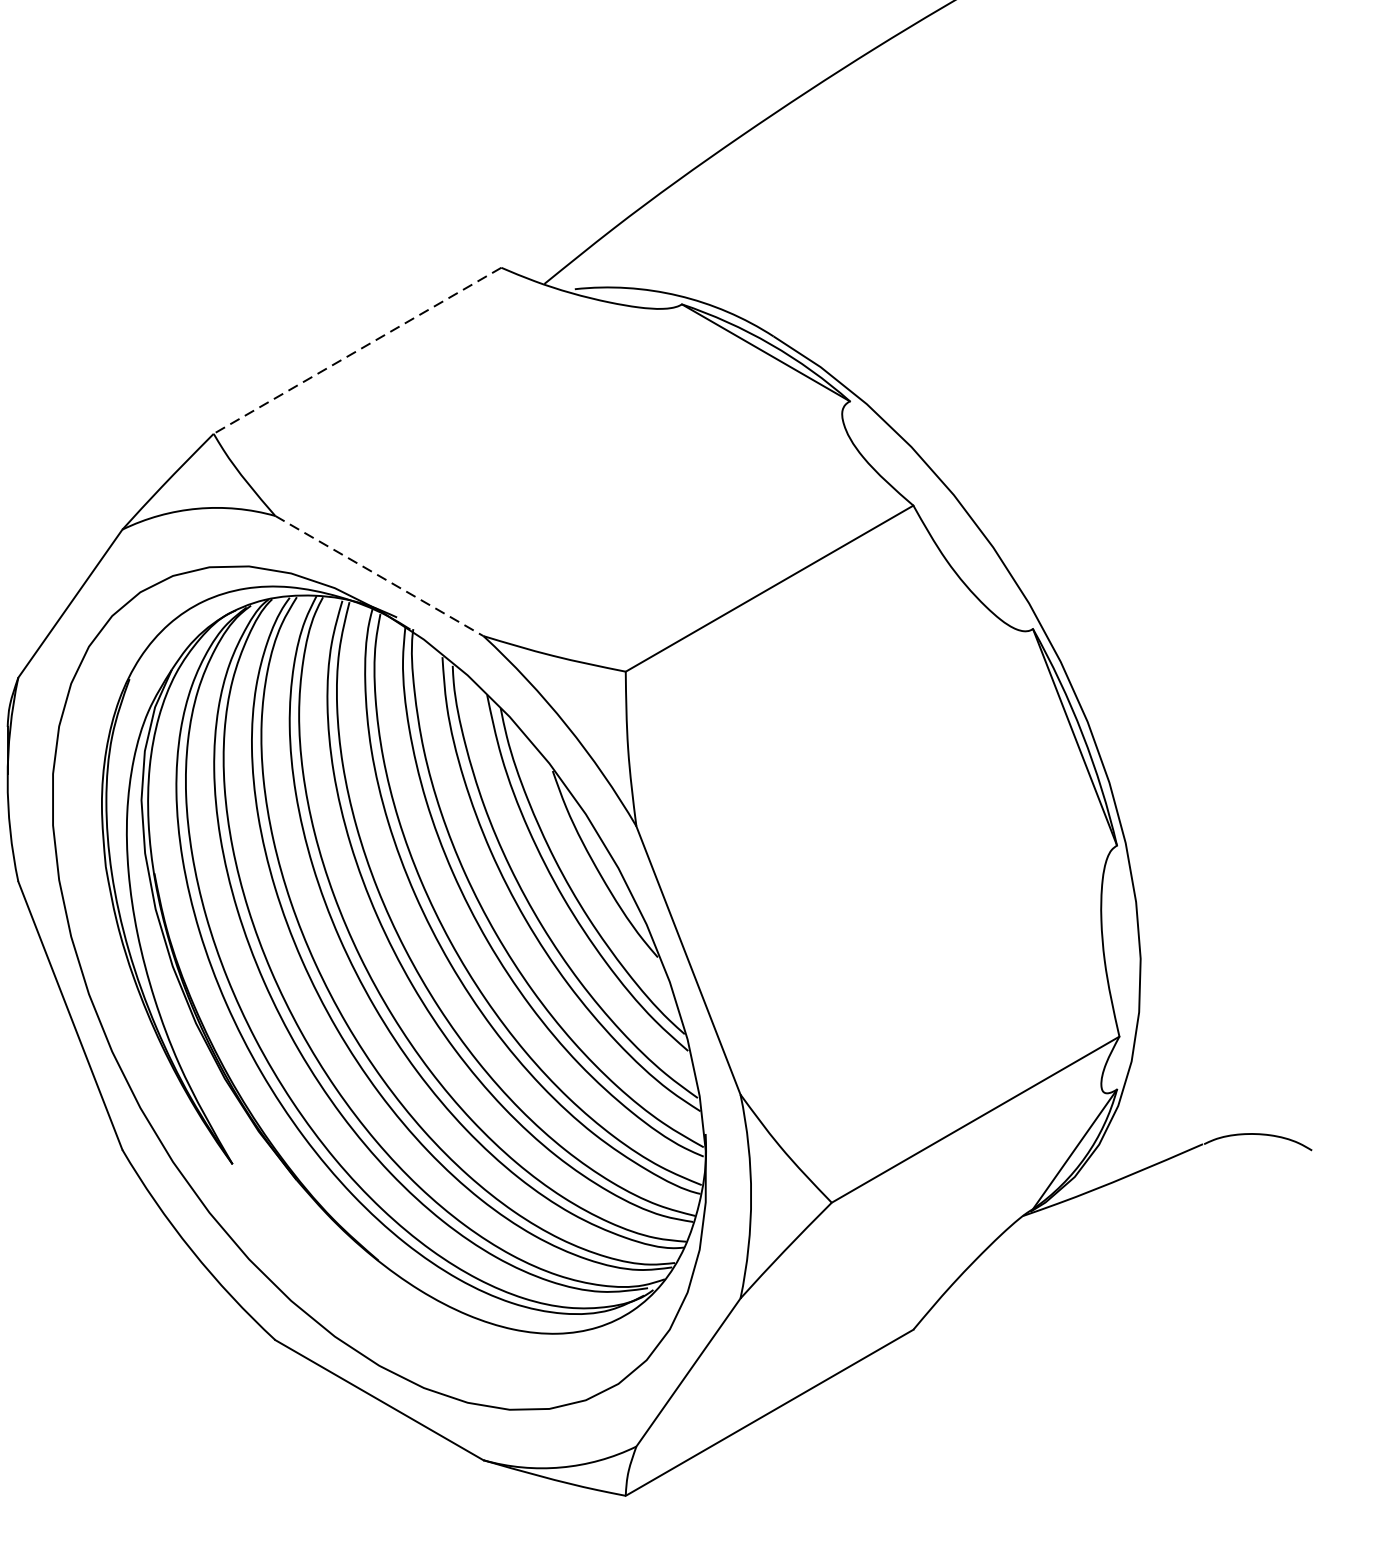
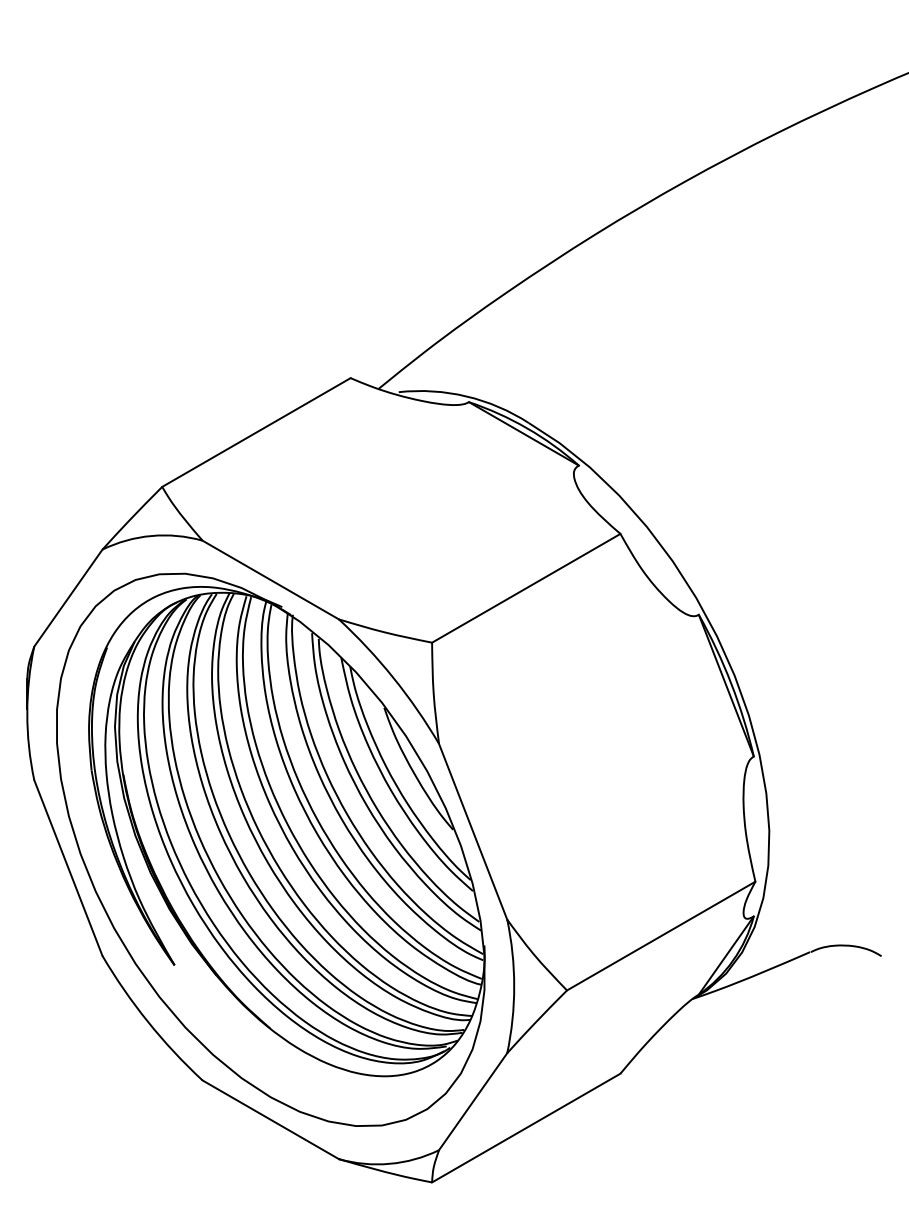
line: (357, 350) -> (256, 432), dashed -> solid
line: (379, 576) -> (270, 580), dashed -> solid

